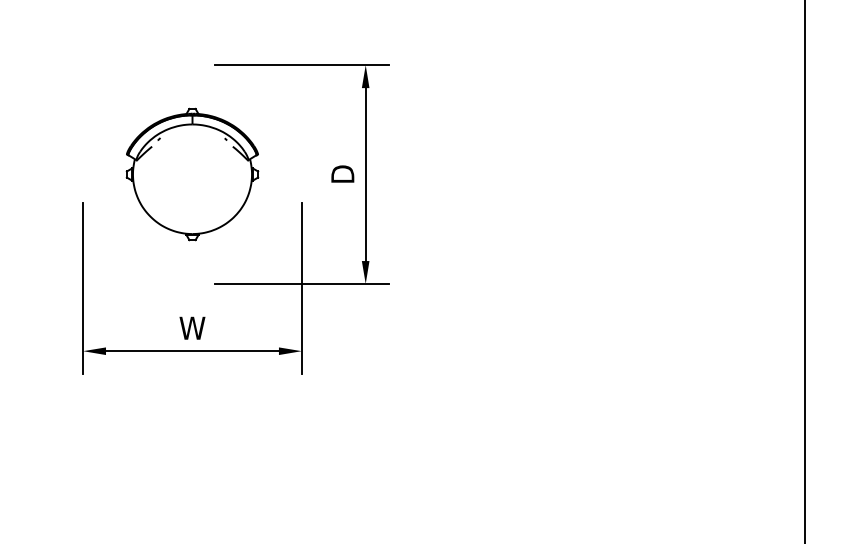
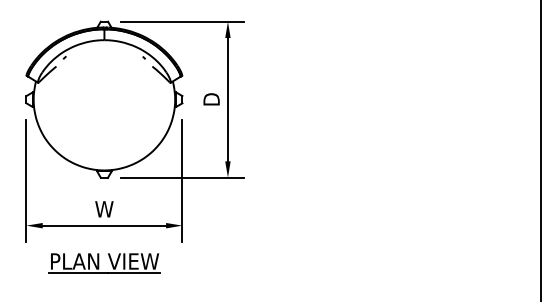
part: (192, 174) -> (104, 99), size x1.67
part: (185, 403) -> (99, 262), added

